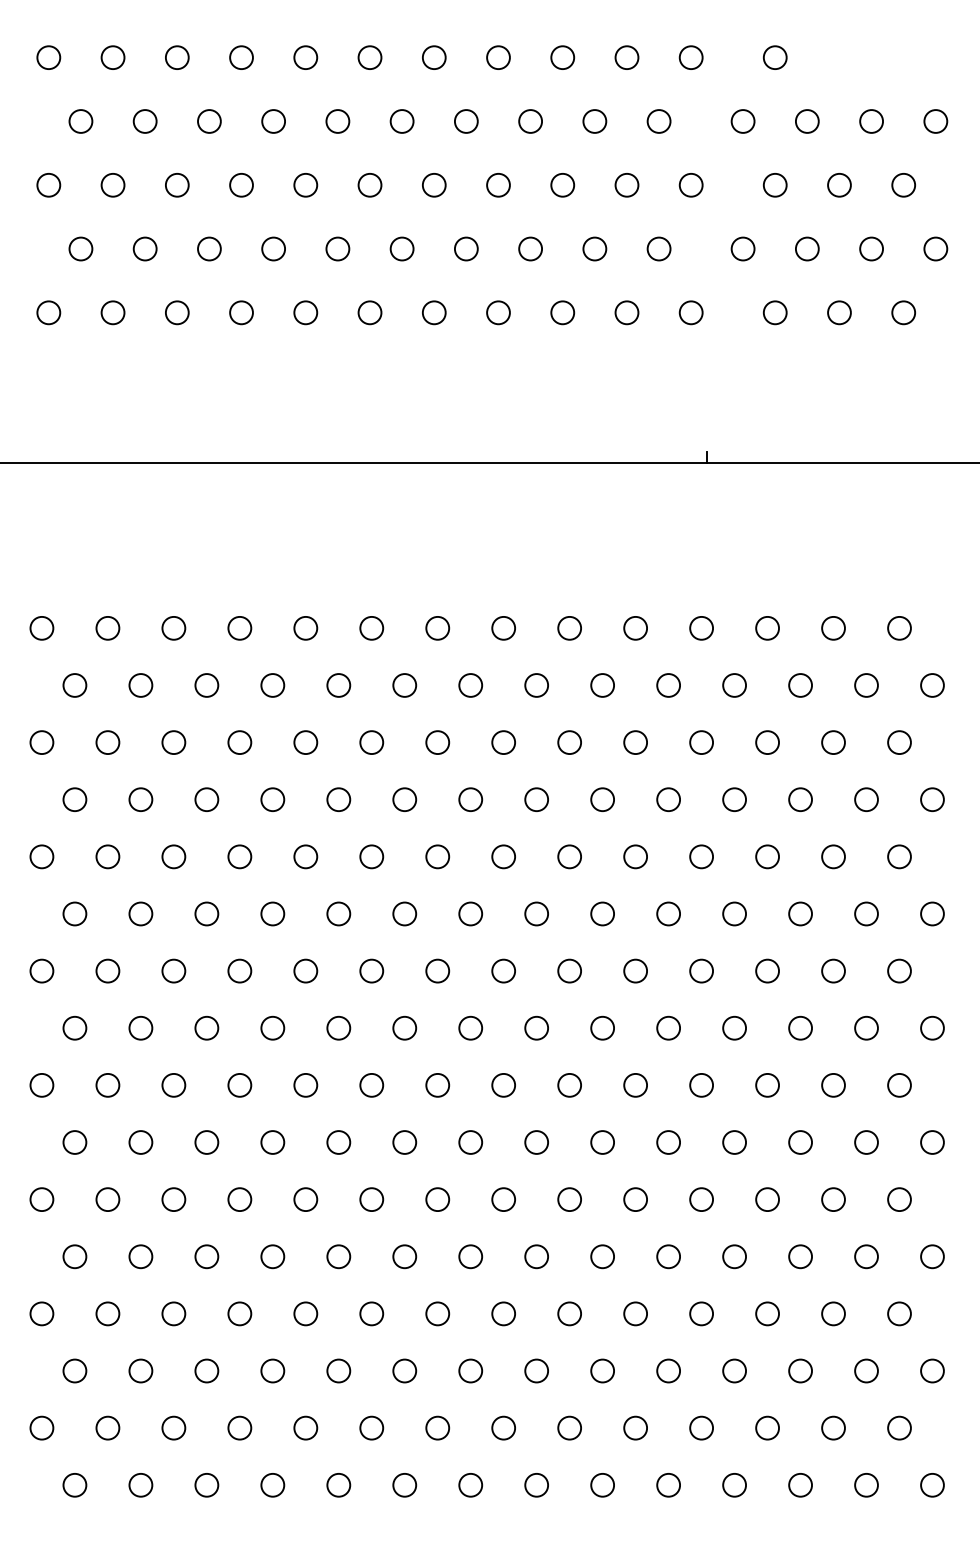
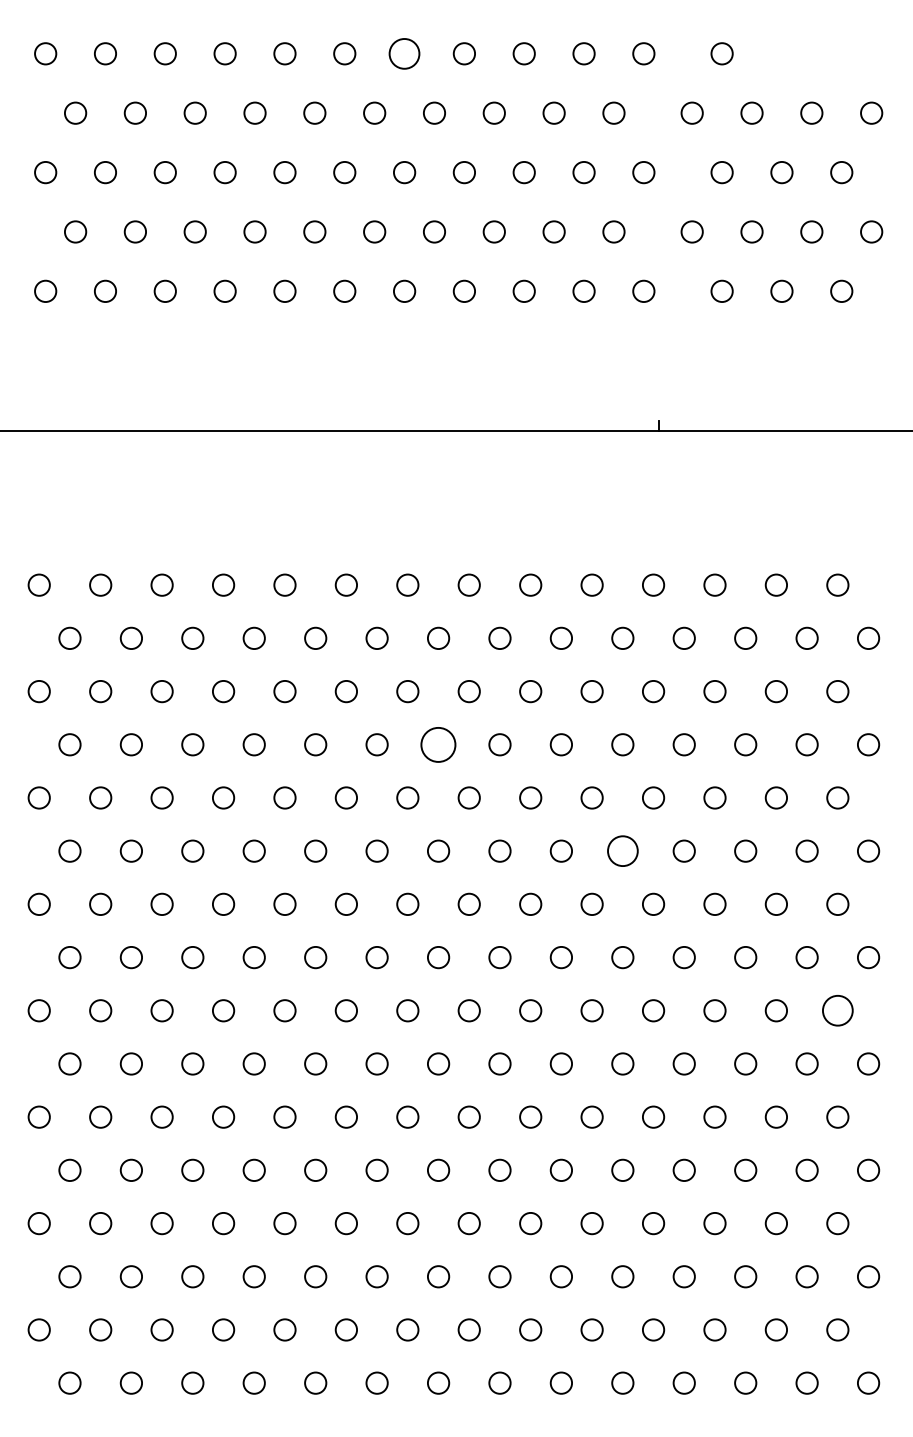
circle: (434, 57) -> (404, 53), size x1.4
circle: (470, 799) -> (438, 744), size x1.6
circle: (668, 913) -> (622, 850), size x1.4
circle: (899, 1085) -> (837, 1010), size x1.4

